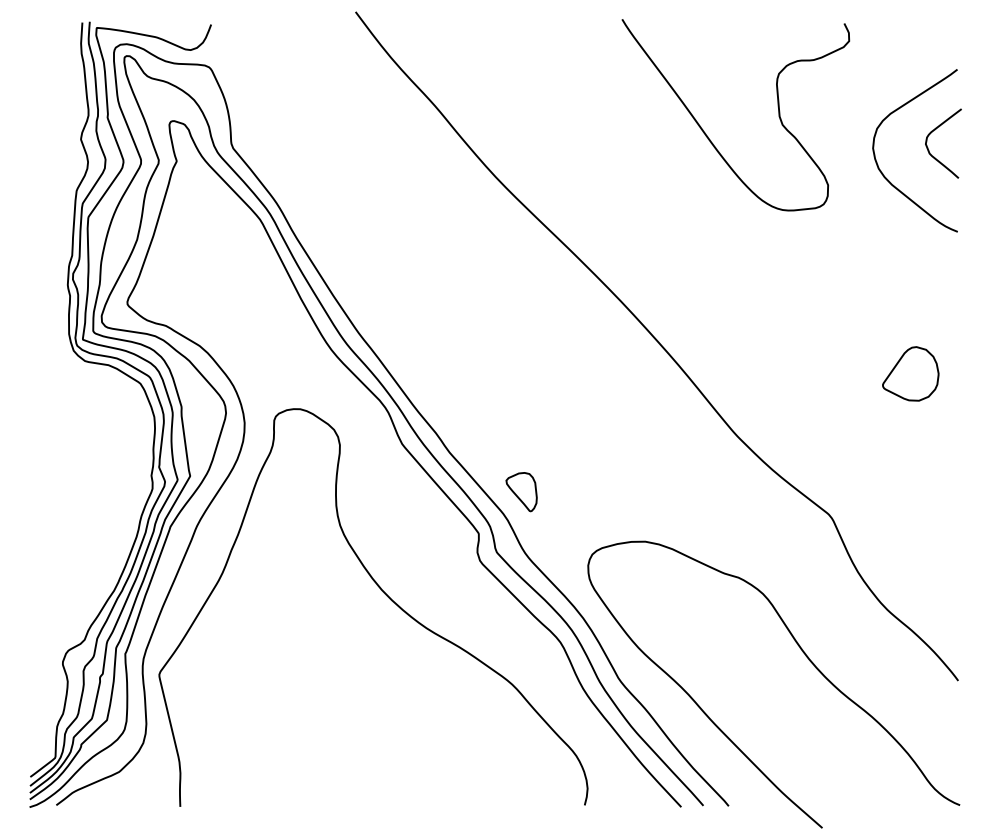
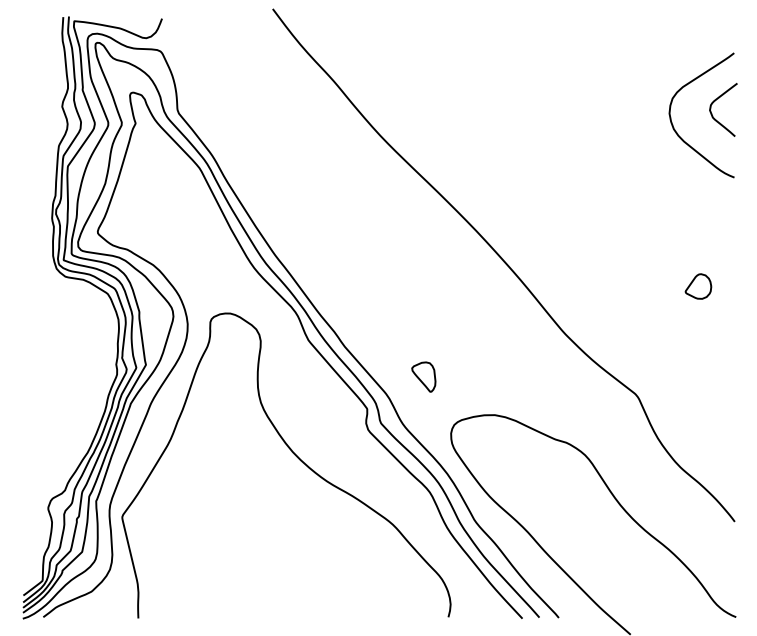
curve: (708, 136) -> (543, 104), removed
part: (910, 373) -> (698, 286), size x0.6
part: (521, 492) -> (423, 377), moved

